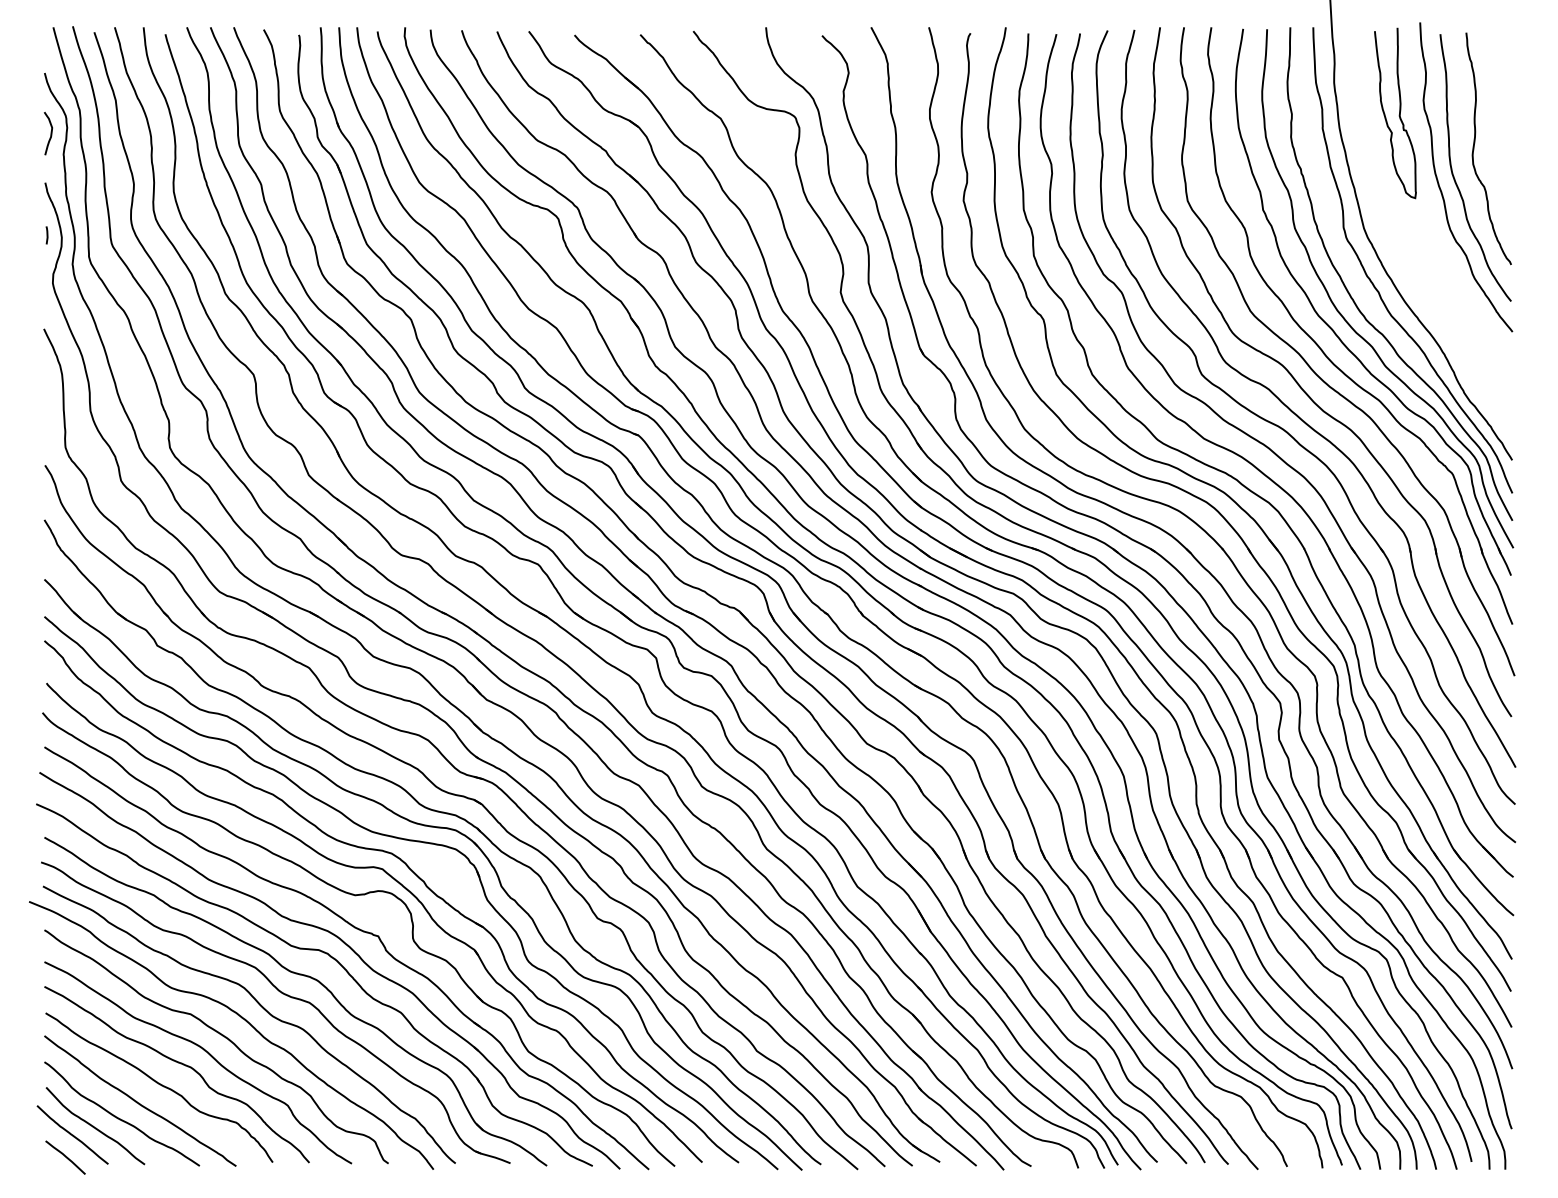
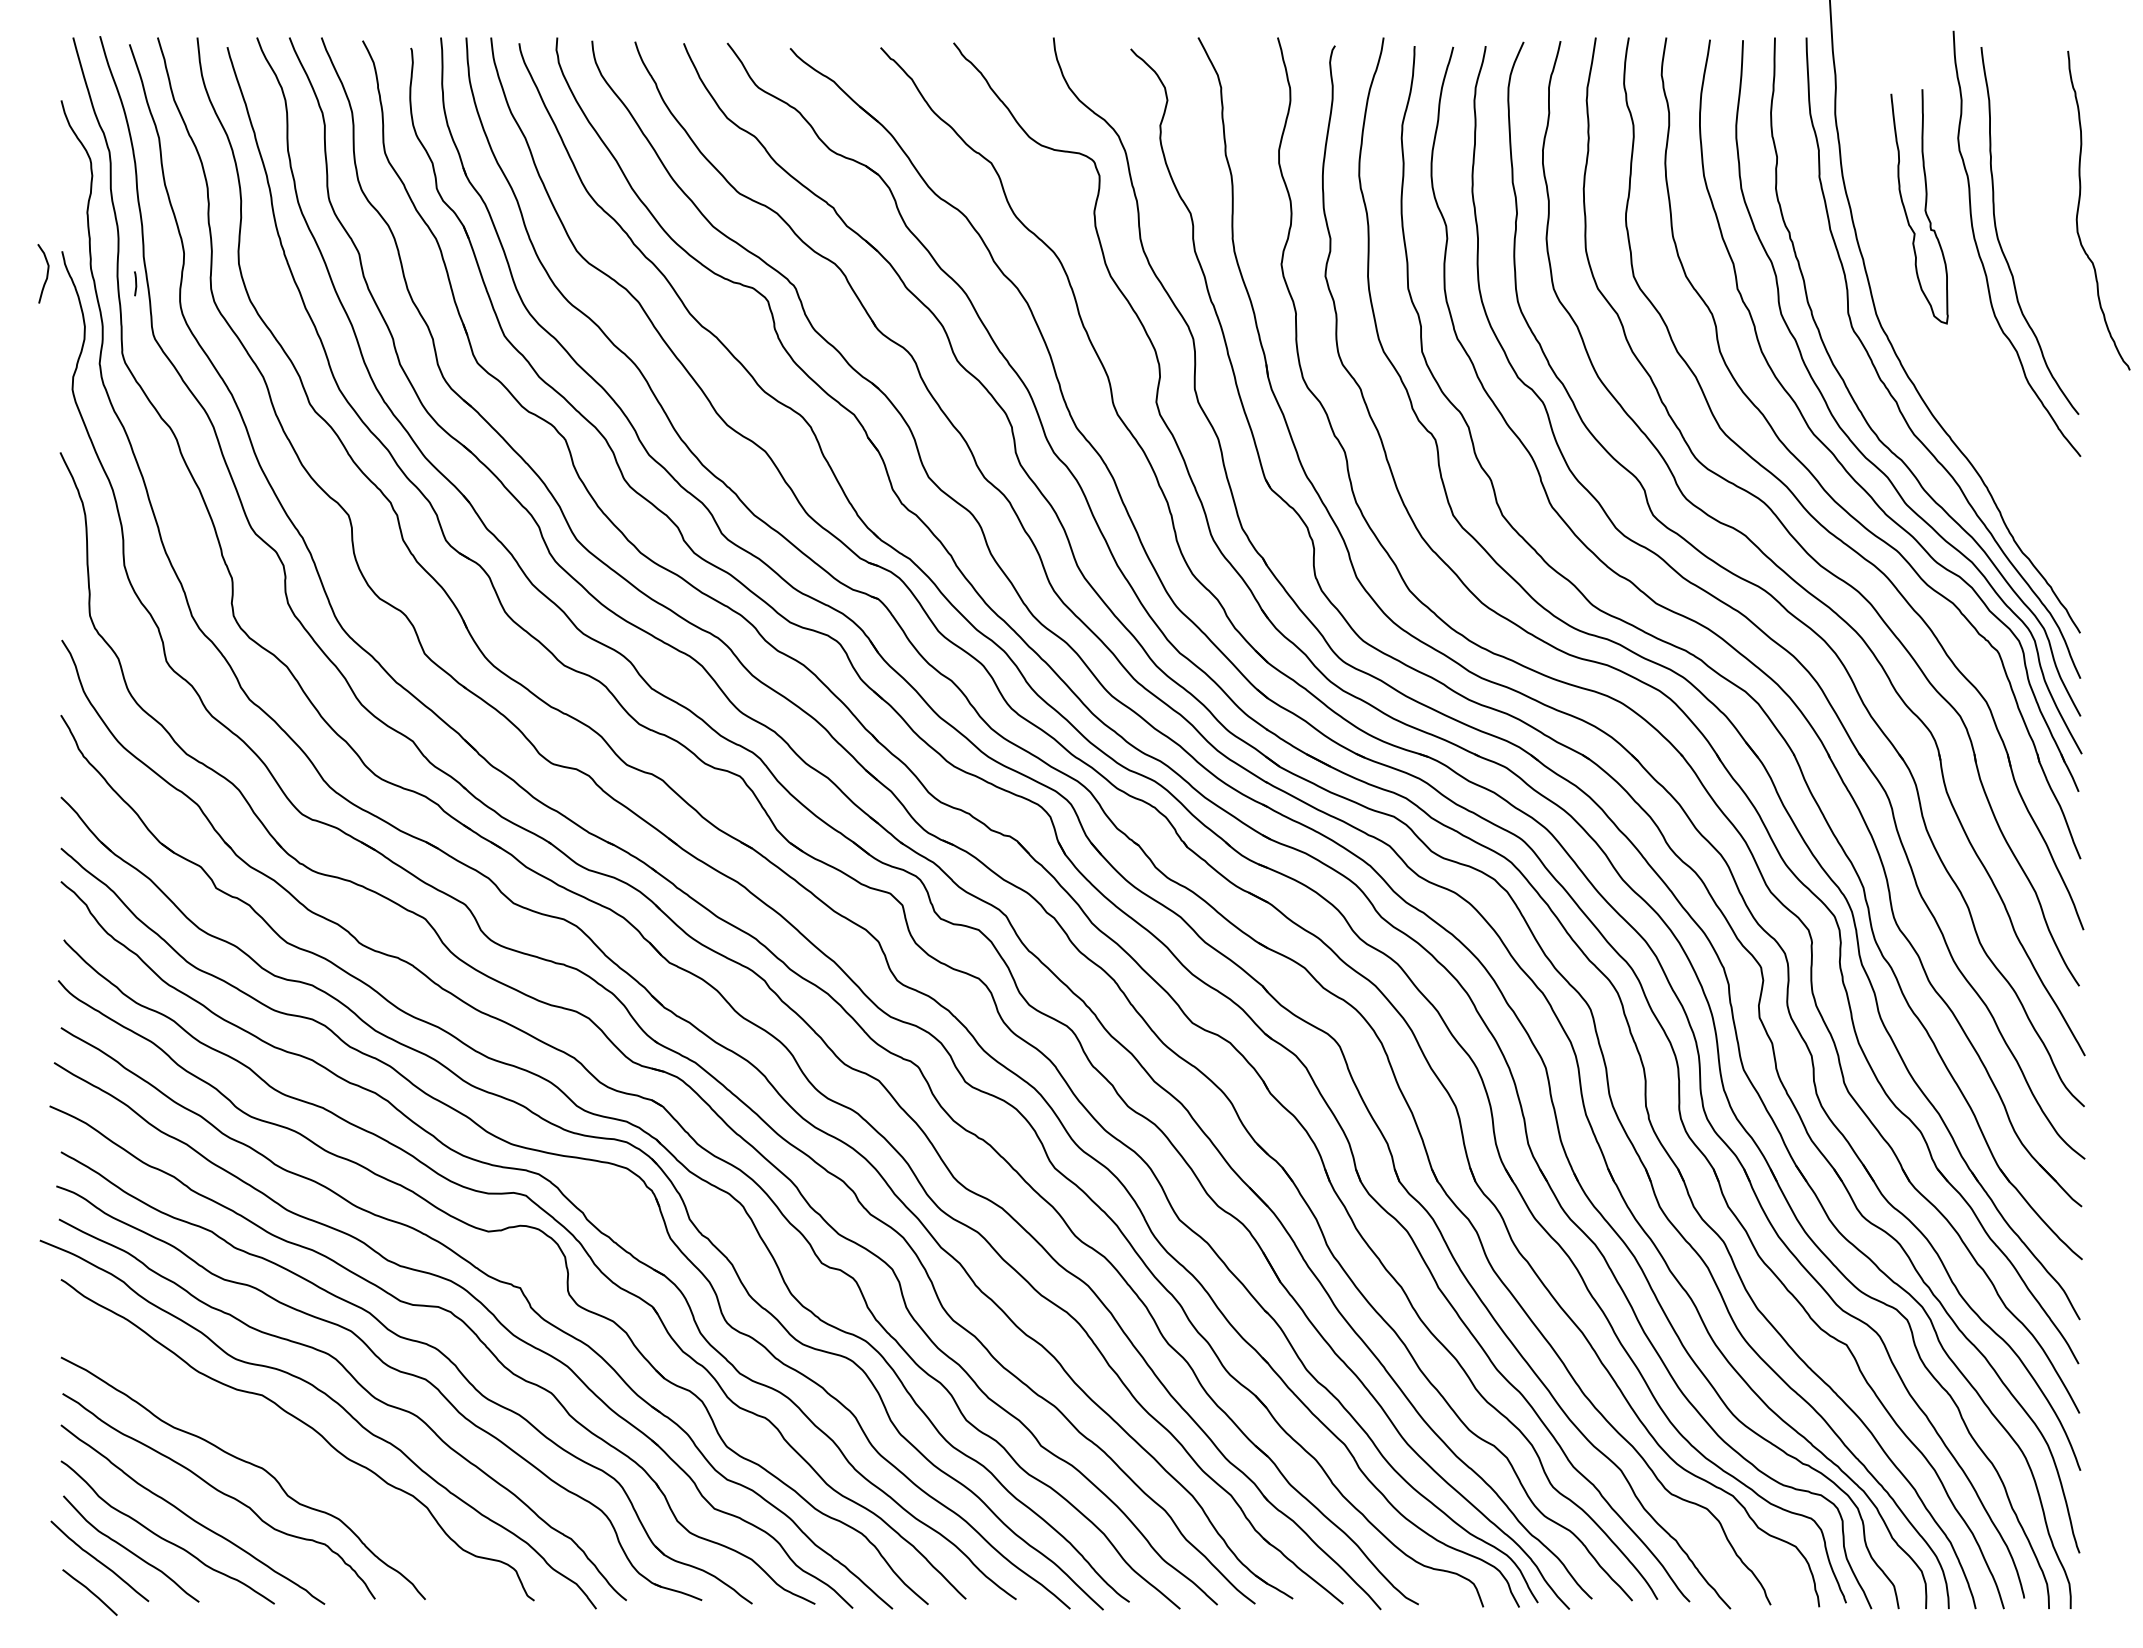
curve: (1399, 113) -> (1924, 206), moved
curve: (50, 133) -> (46, 273), moved
curve: (1474, 146) -> (2079, 207), moved
line: (47, 235) -> (135, 283), moved
curve: (206, 1052) -> (284, 1448), removed

